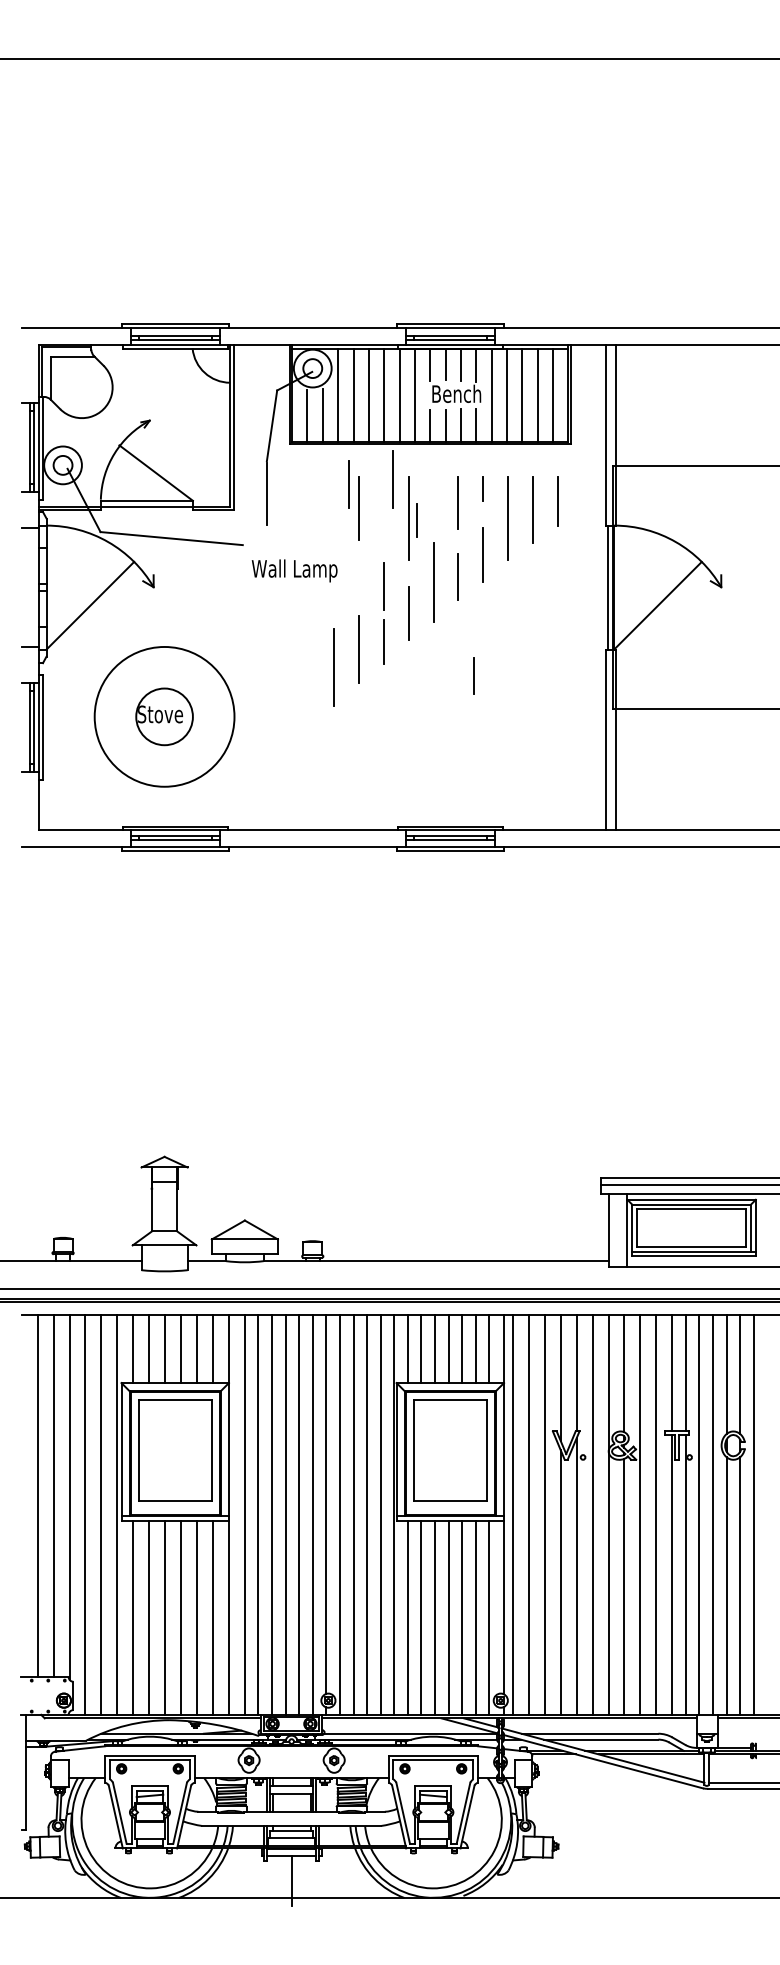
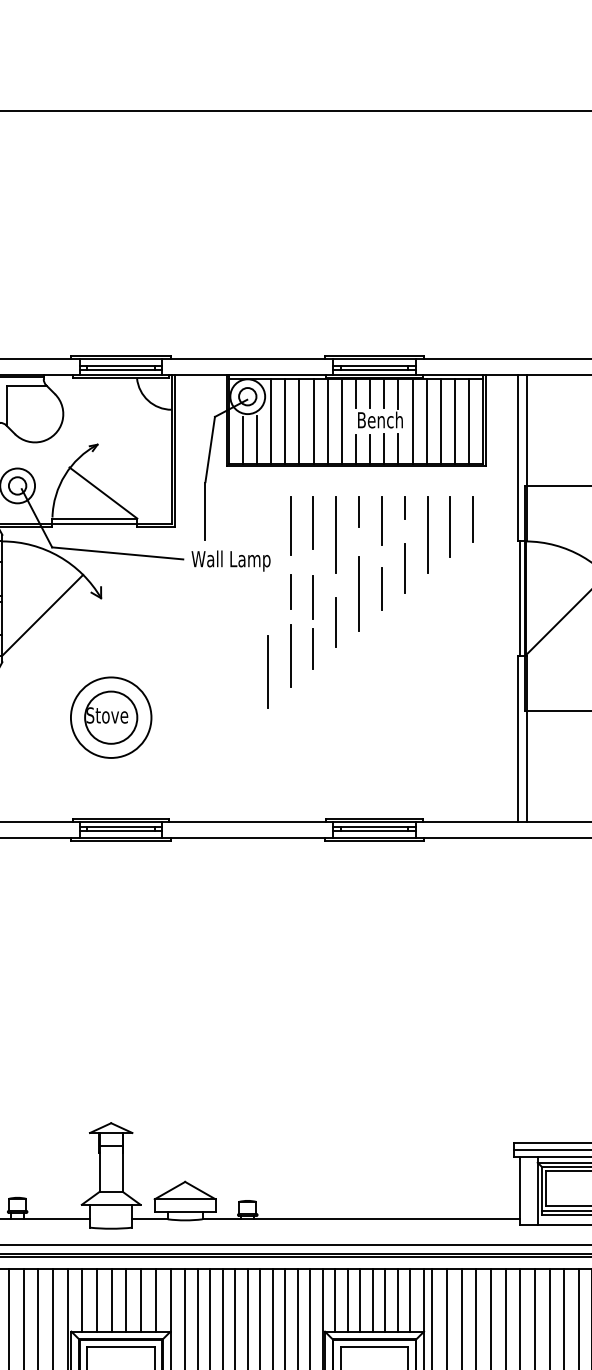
line: (392, 479) -> (312, 522), moved
line: (348, 484) -> (280, 503), removed
line: (416, 520) -> (359, 511), moved
text: (294, 570) -> (230, 560), moved
line: (473, 675) -> (289, 591), moved
circle: (164, 716) -> (111, 717), size x0.62

